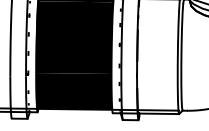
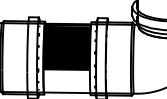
fill: (73, 91) -> (66, 81), removed

